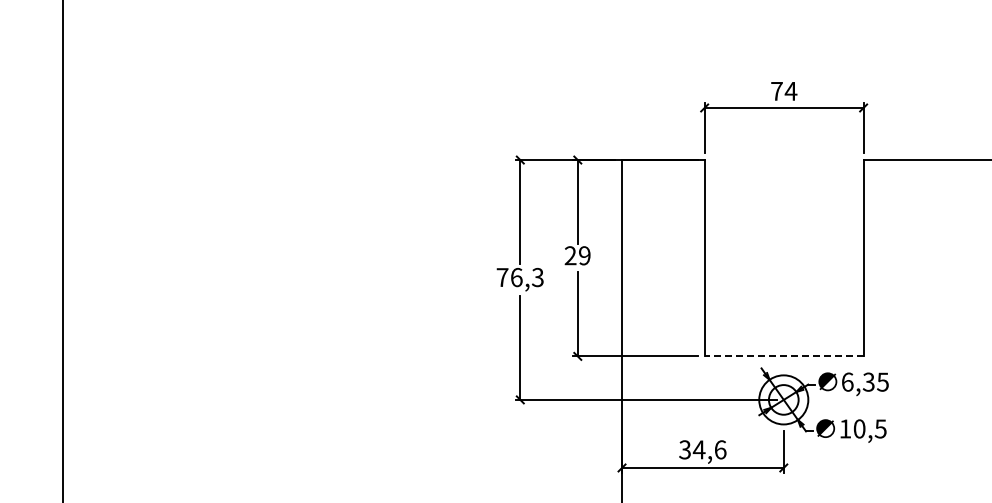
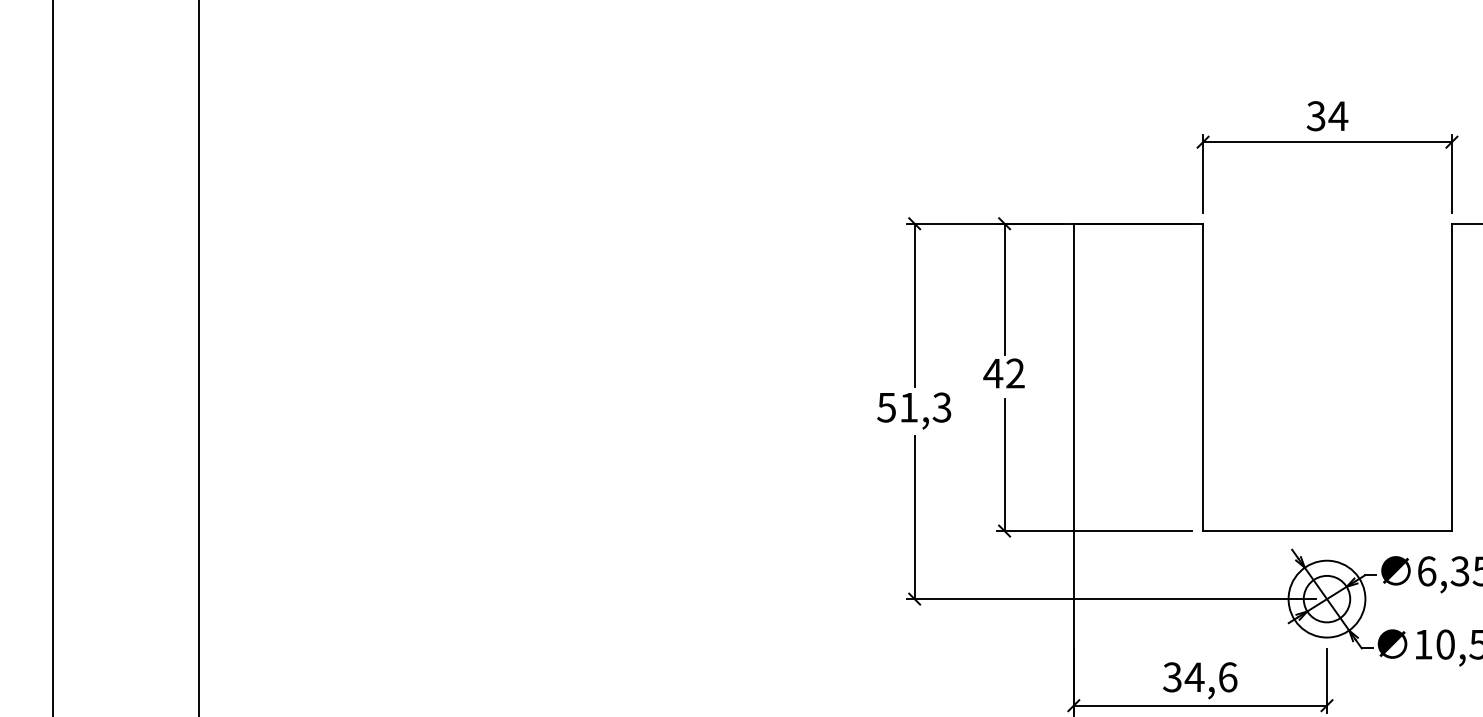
text: (776, 90) -> (1315, 114), 74 -> 34
text: (577, 255) -> (1004, 373), 29 -> 42
text: (509, 277) -> (897, 407), 76,3 -> 51,3
line: (783, 356) -> (1326, 531), dashed -> solid

